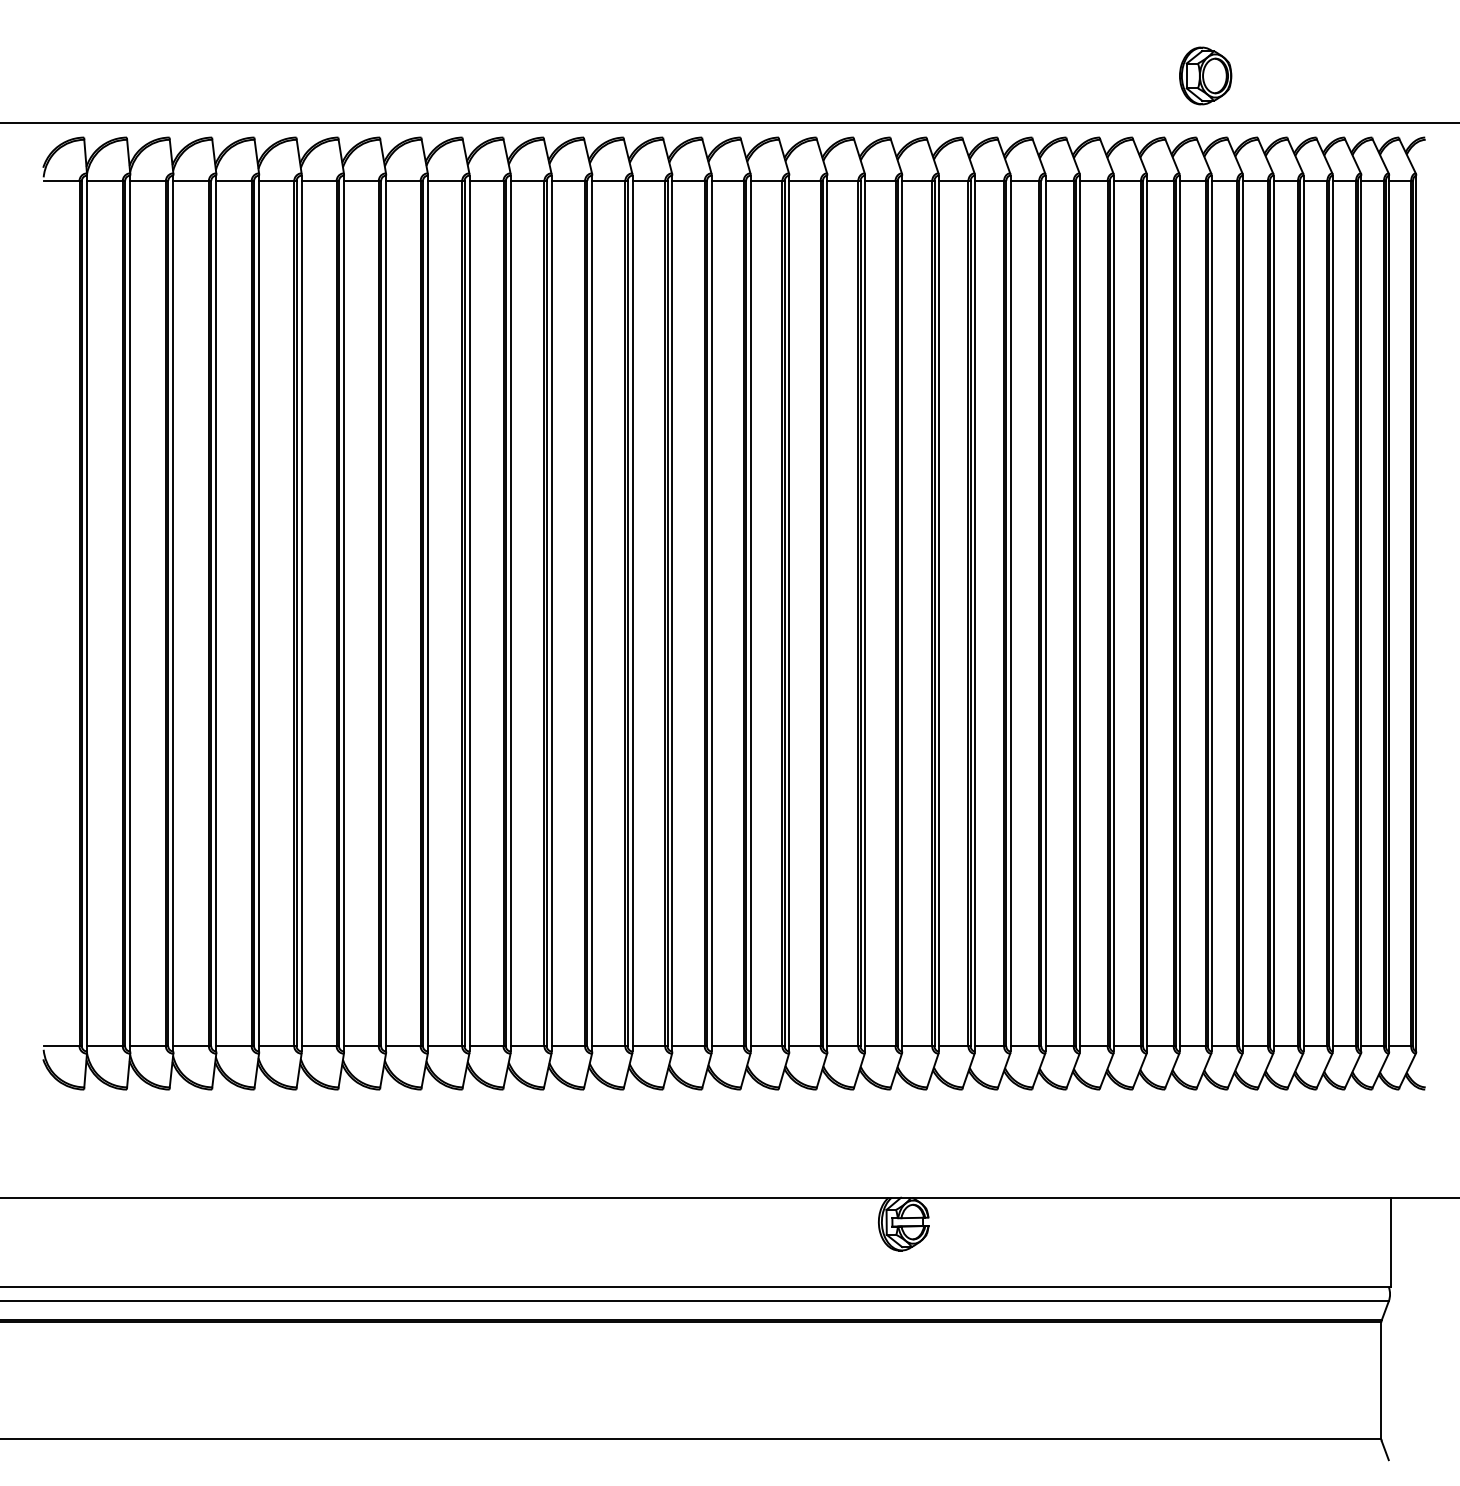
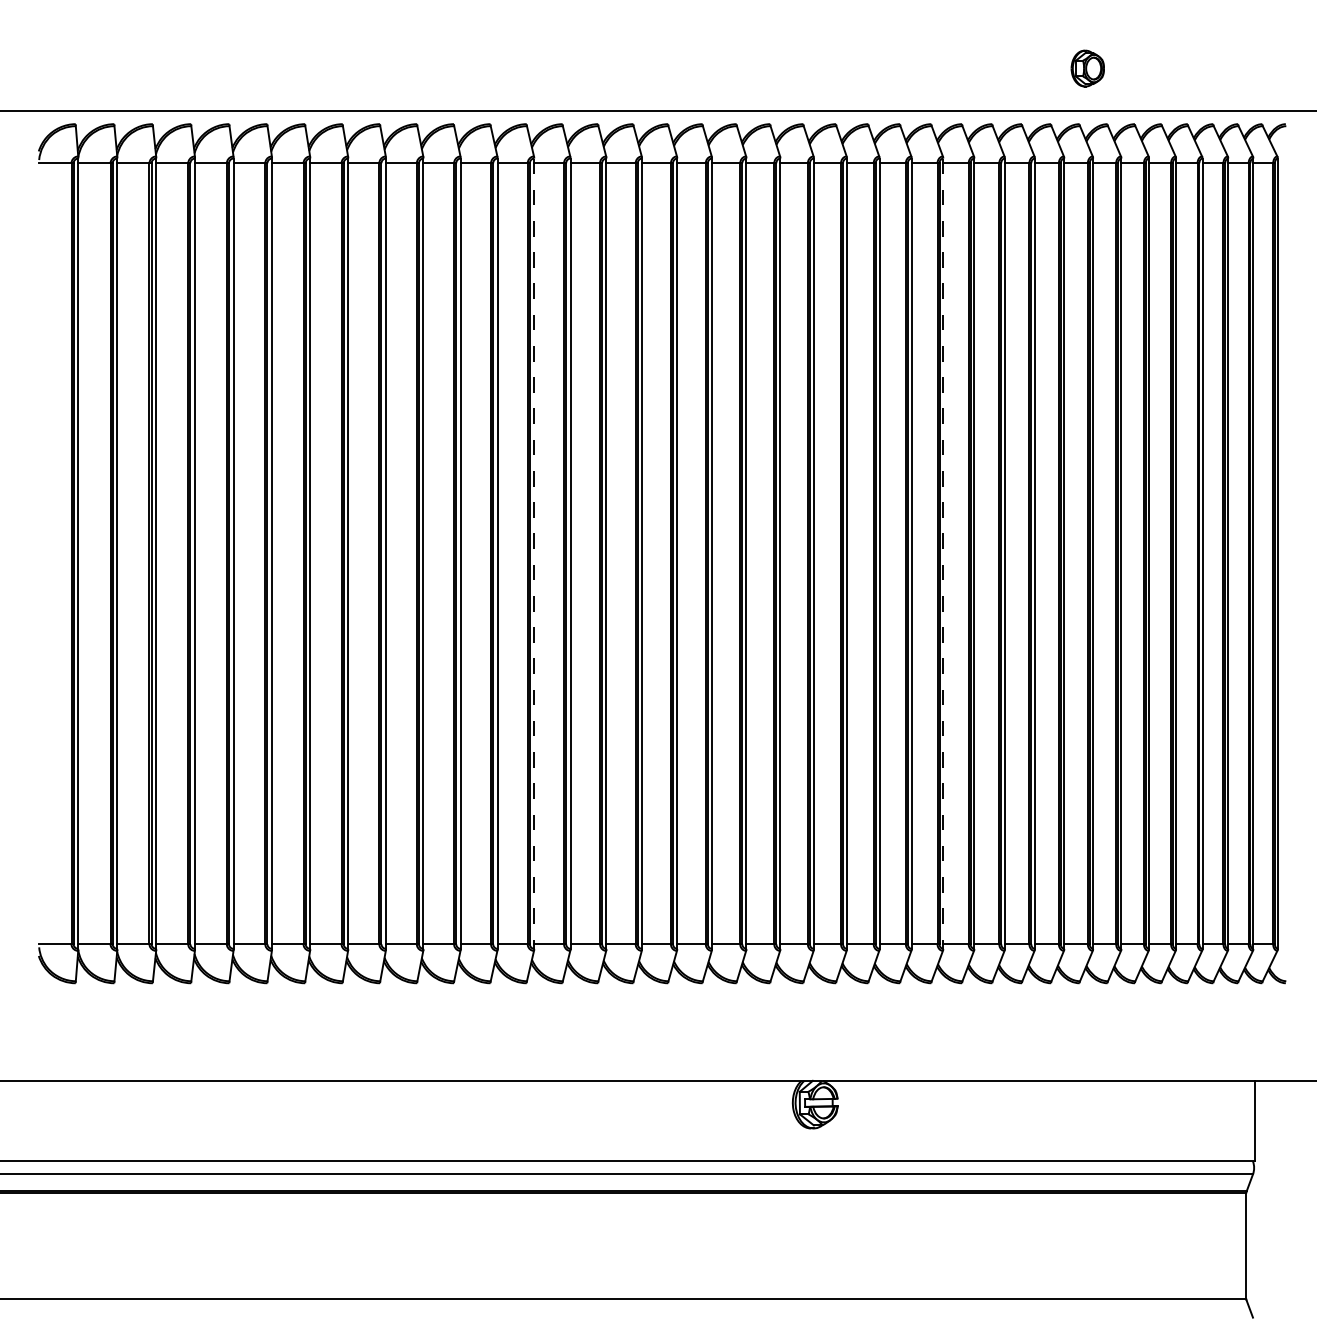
part: (1205, 75) -> (1087, 68), size x0.7
line: (592, 613) -> (534, 553), solid -> dashed
line: (1045, 613) -> (943, 553), solid -> dashed

